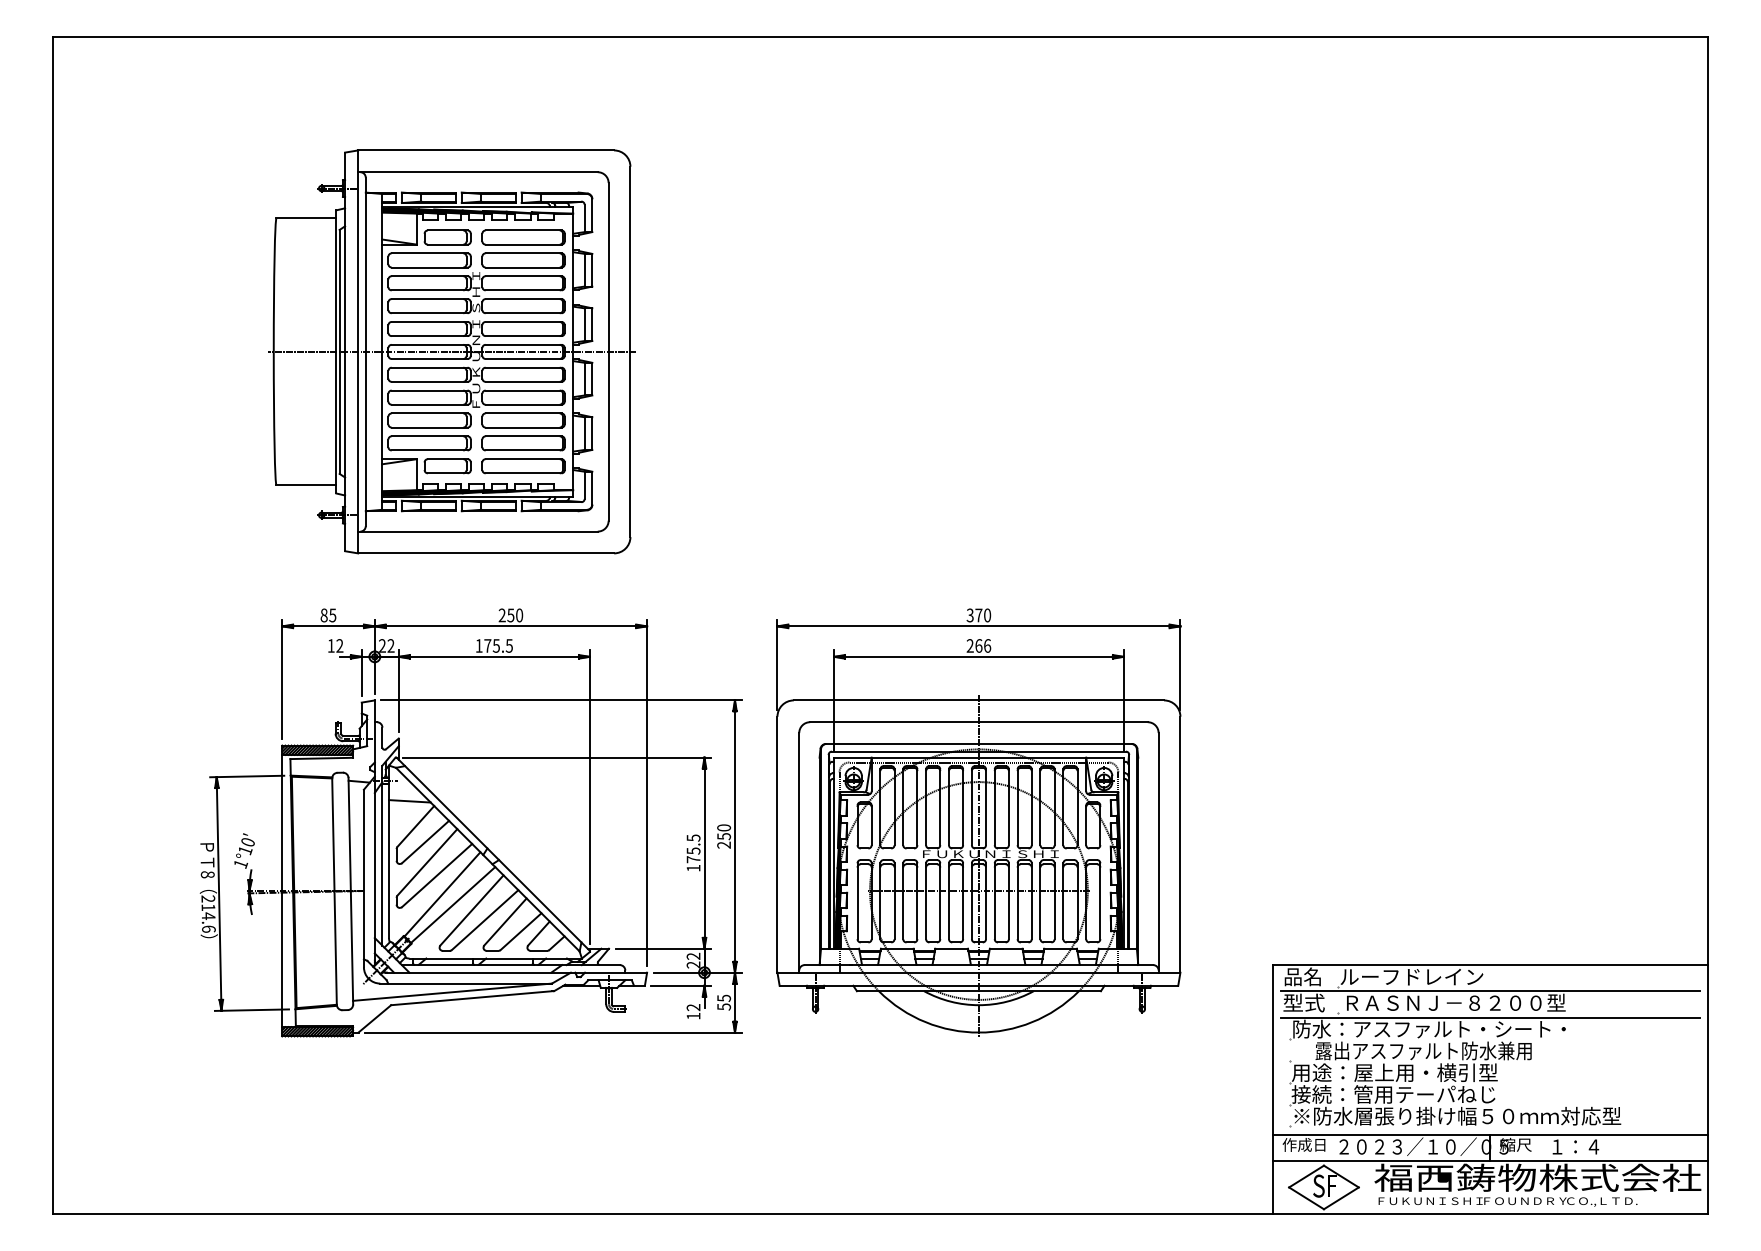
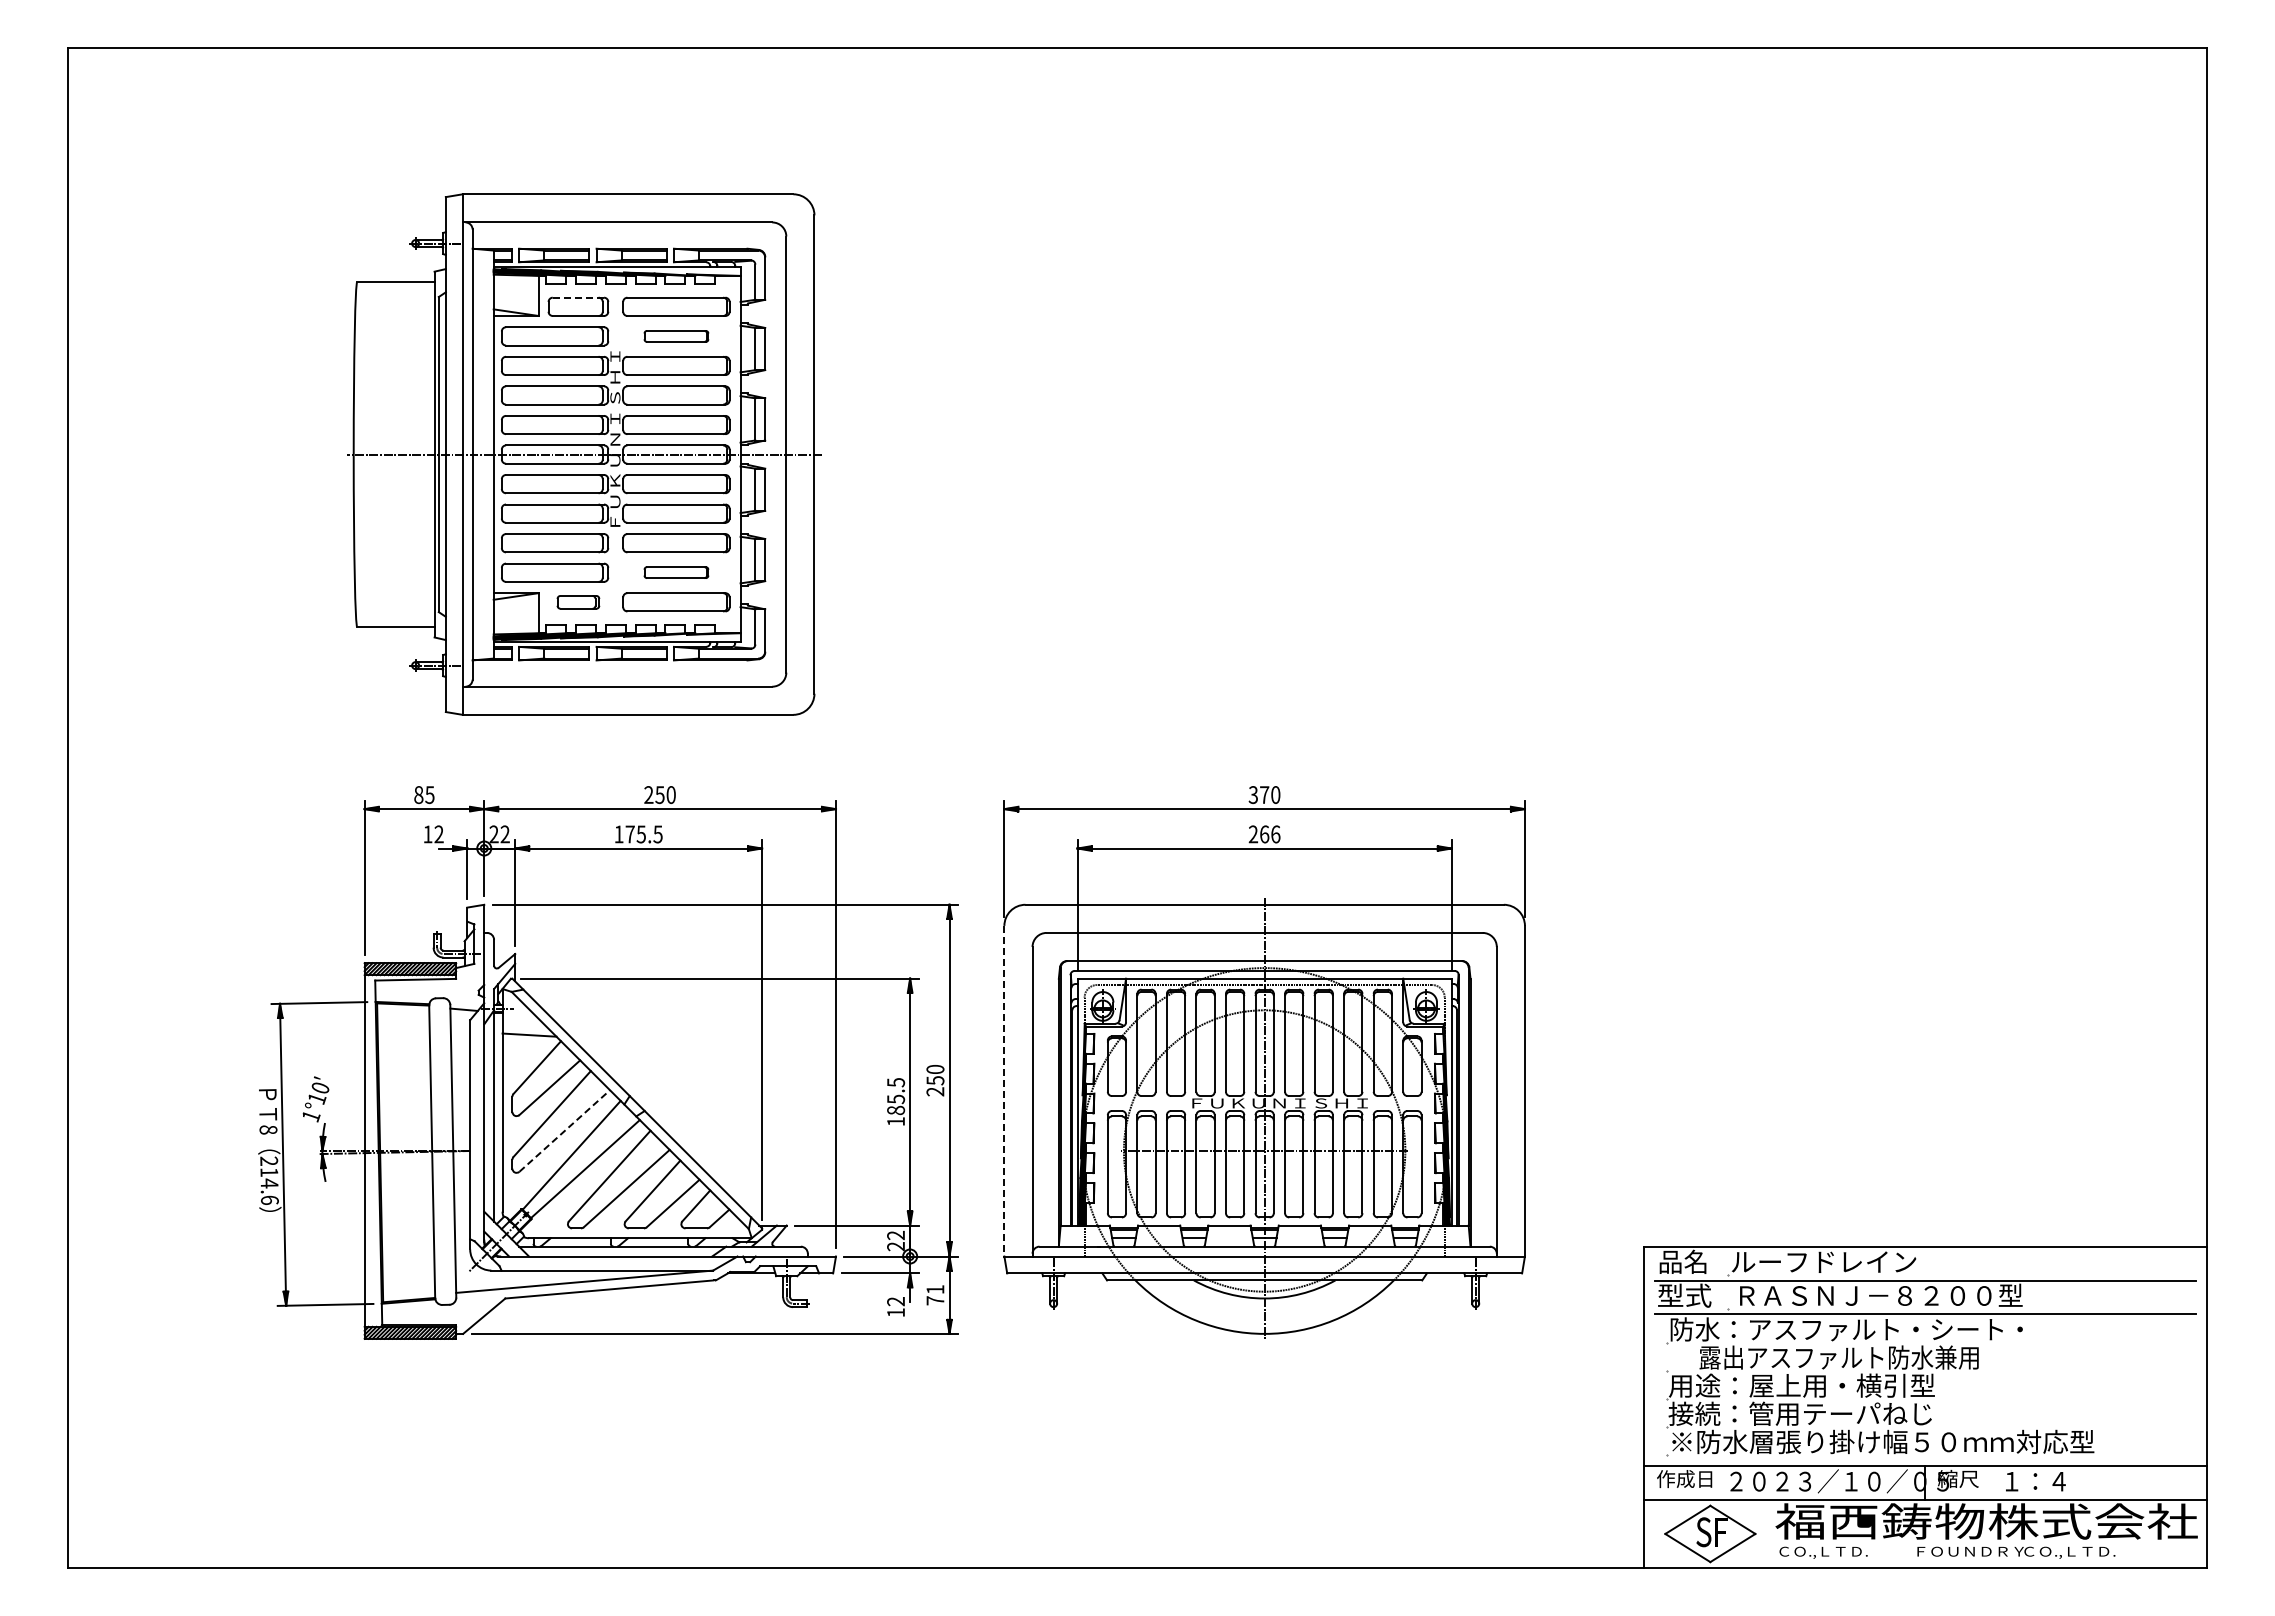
line: (447, 230) -> (578, 297), solid -> dashed
part: (523, 260) -> (676, 336), size x0.6
part: (523, 443) -> (676, 572), size x0.6
part: (447, 466) -> (578, 602), size x0.7
line: (777, 844) -> (1004, 1091), solid -> dashed
text: (693, 859) -> (896, 1110), 175.5 -> 185.5
line: (436, 875) -> (564, 1131), solid -> dashed
text: (724, 1002) -> (935, 1295), 55 -> 71
text: (1430, 1201) -> (1847, 1552), ＦＵＫＵＮＩＳＨＩ -> ＣＯ.,ＬＴＤ.

